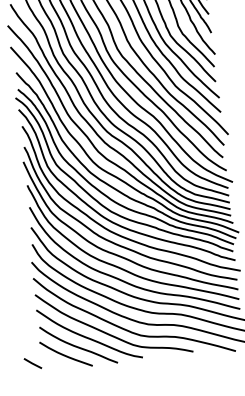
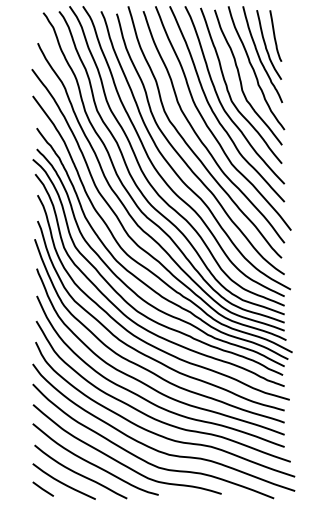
line: (32, 363) -> (42, 488), moved

